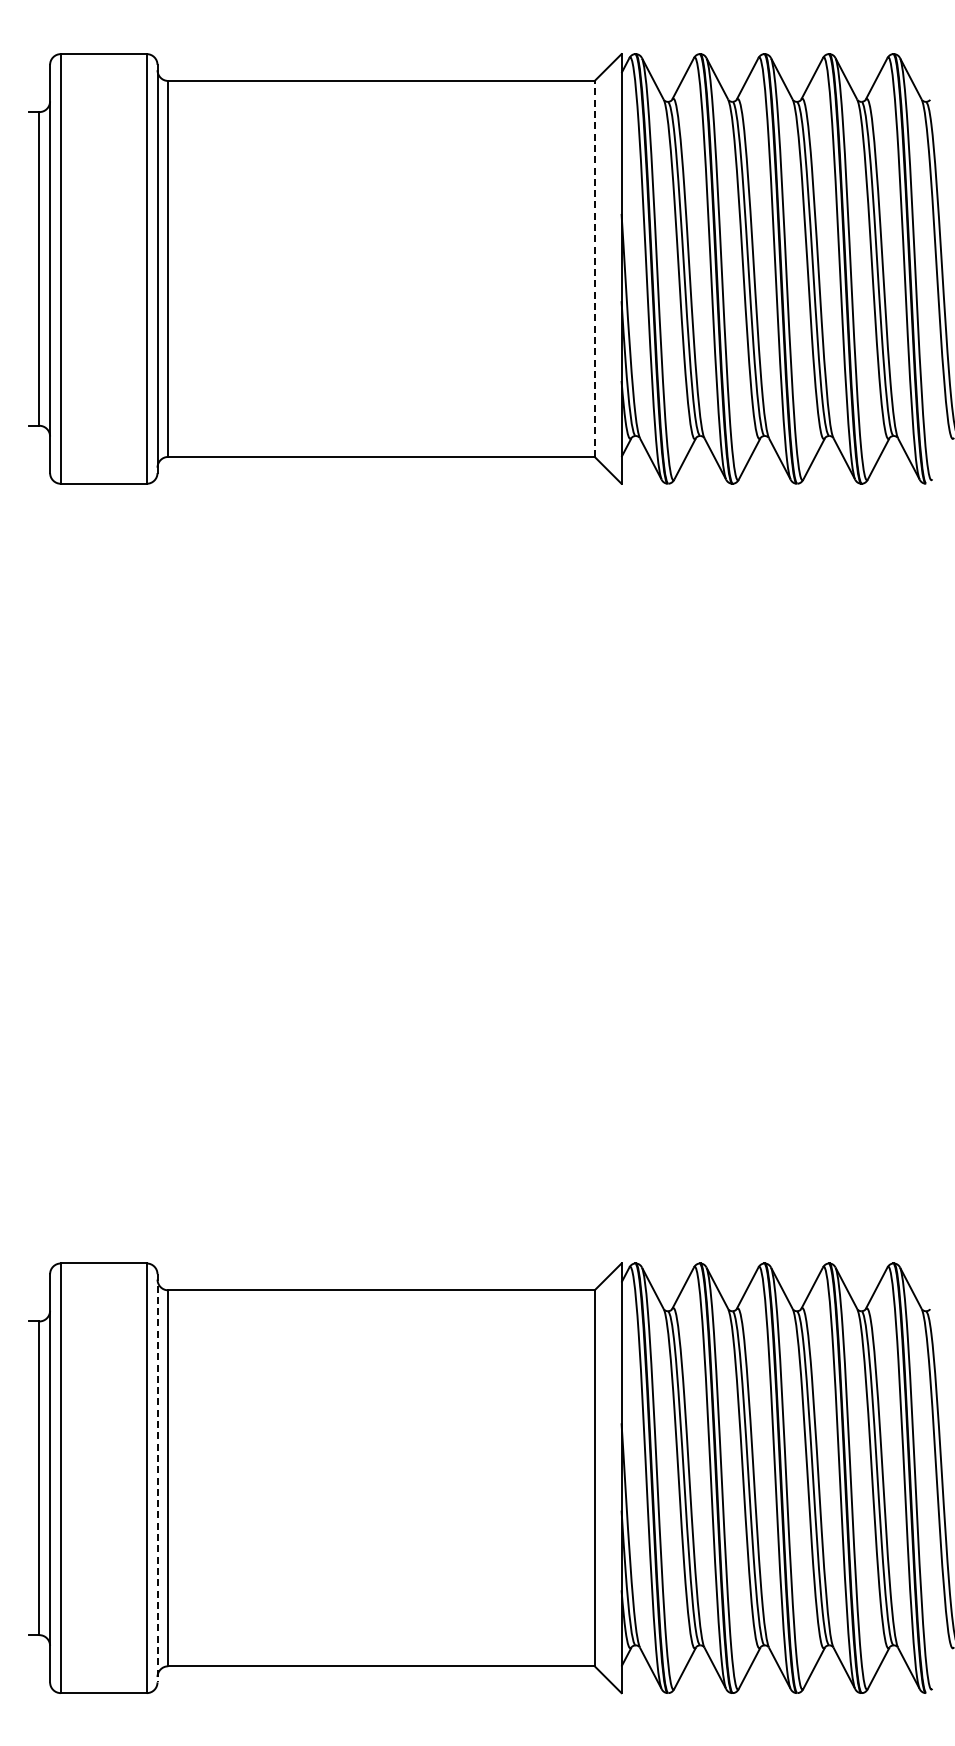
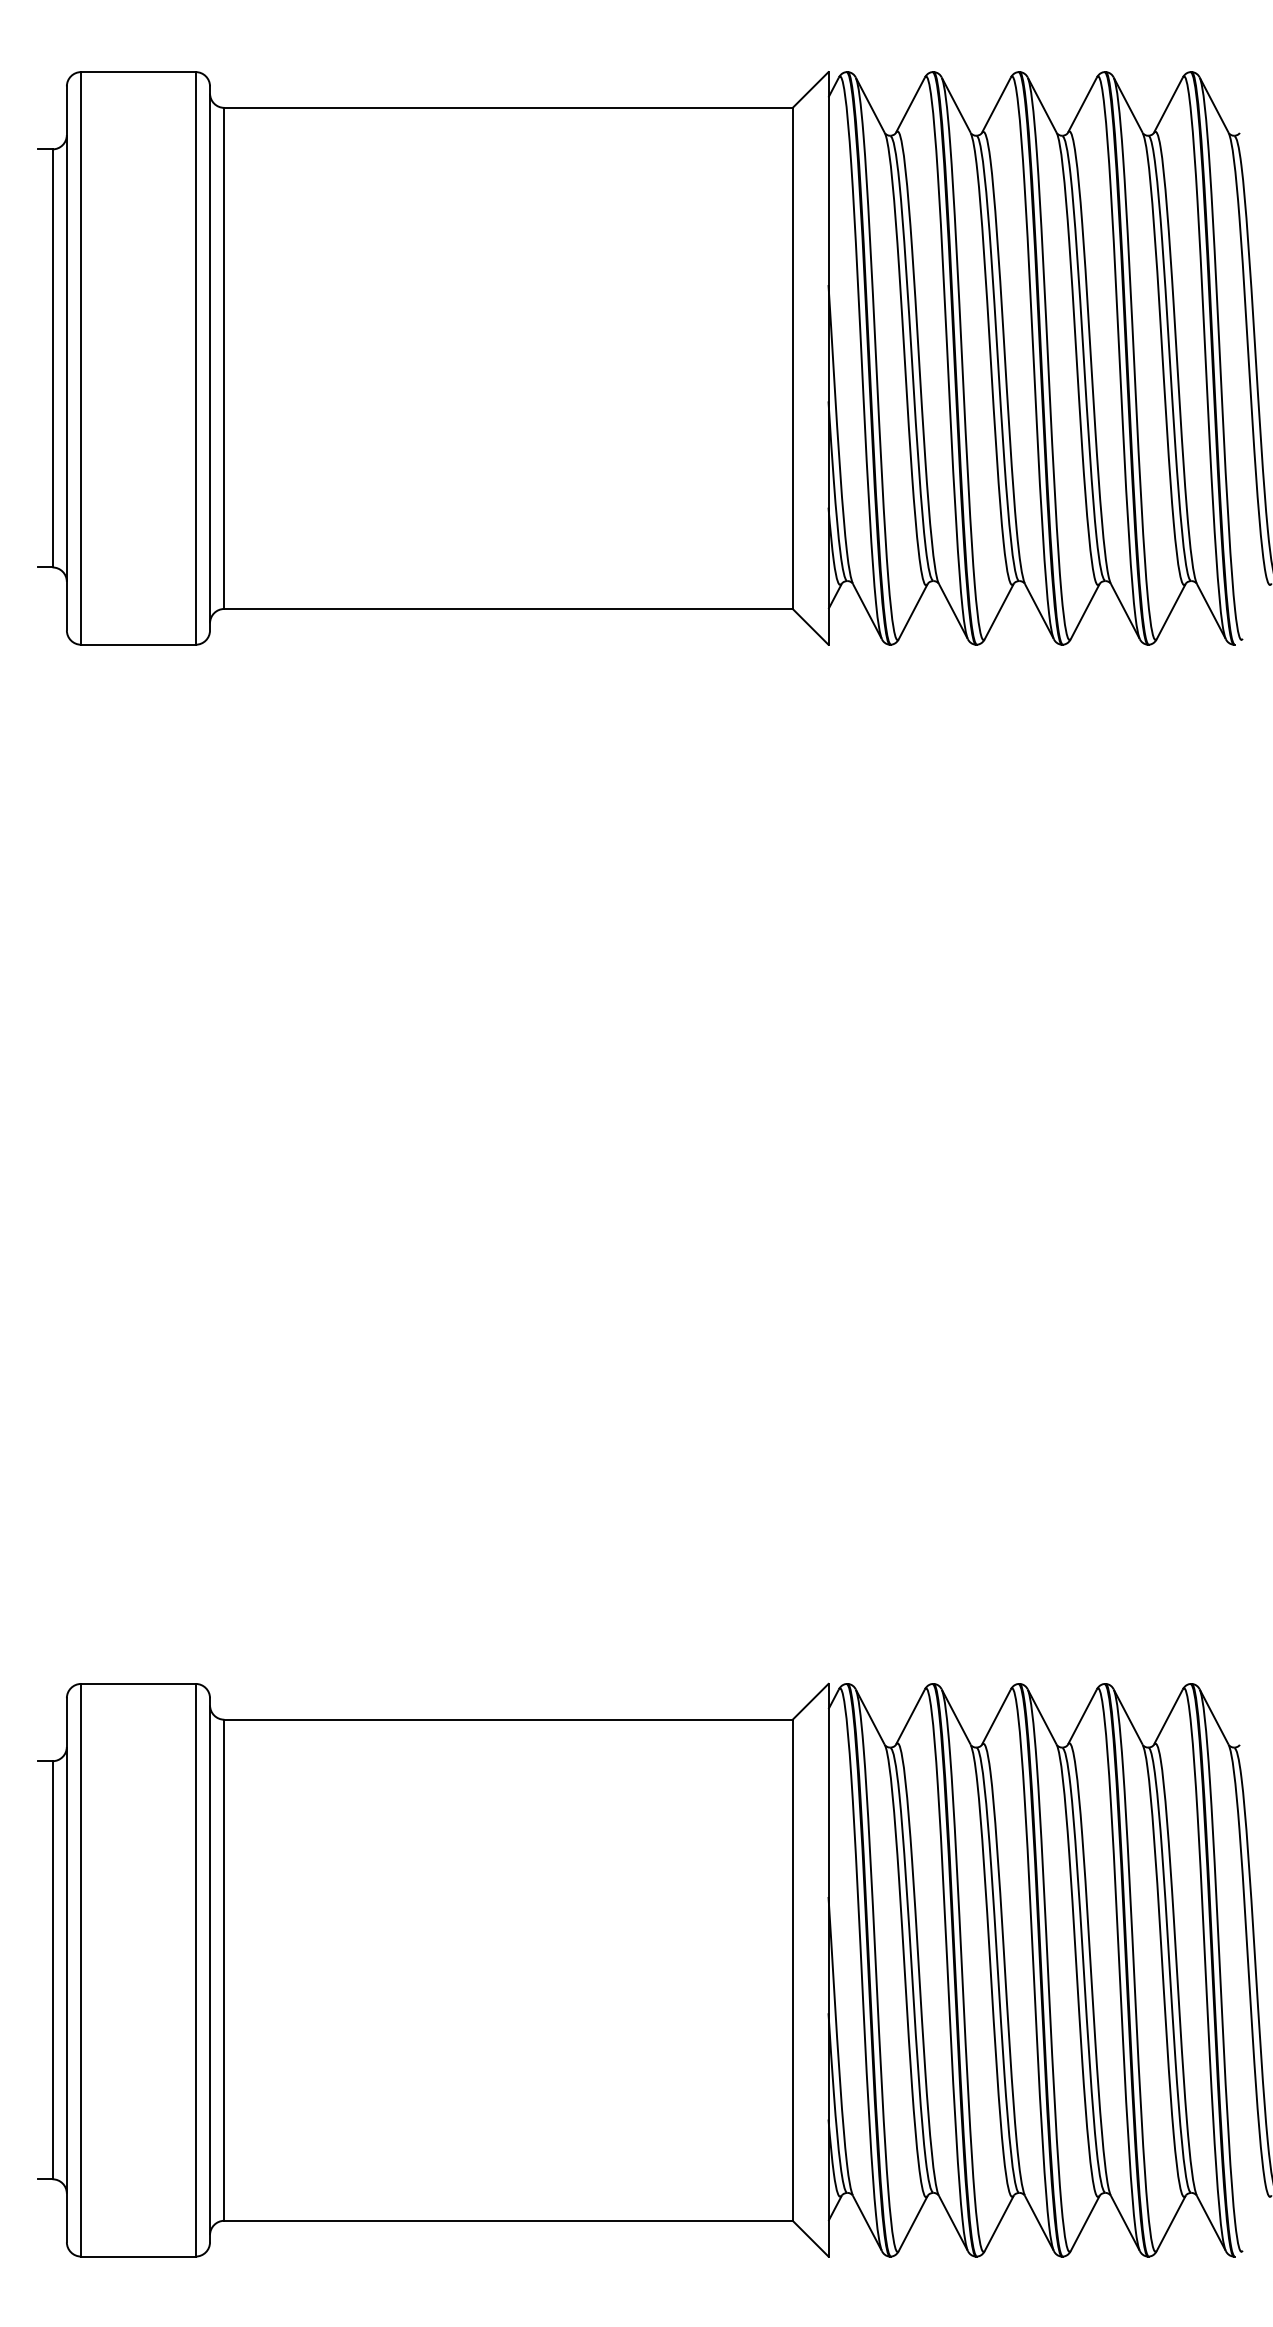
line: (594, 268) -> (792, 357), dashed -> solid
line: (157, 1478) -> (210, 1970), dashed -> solid

